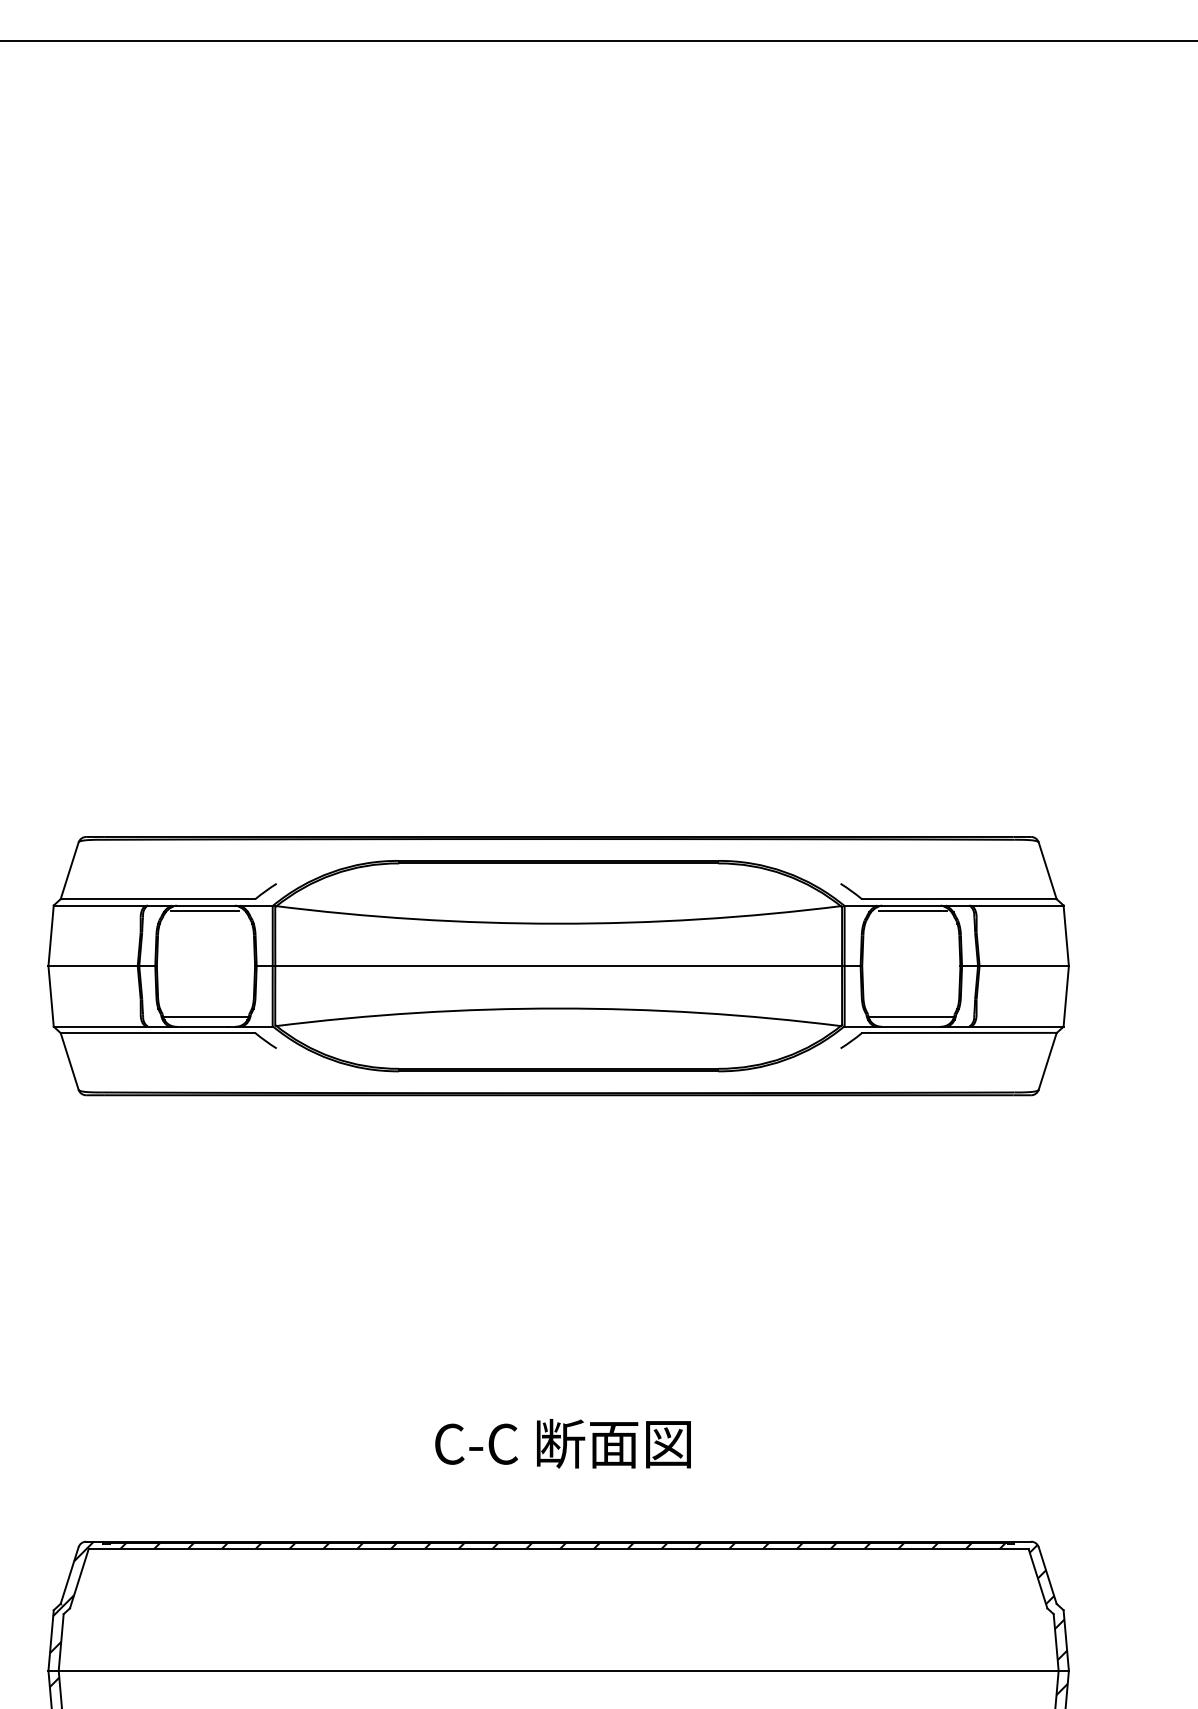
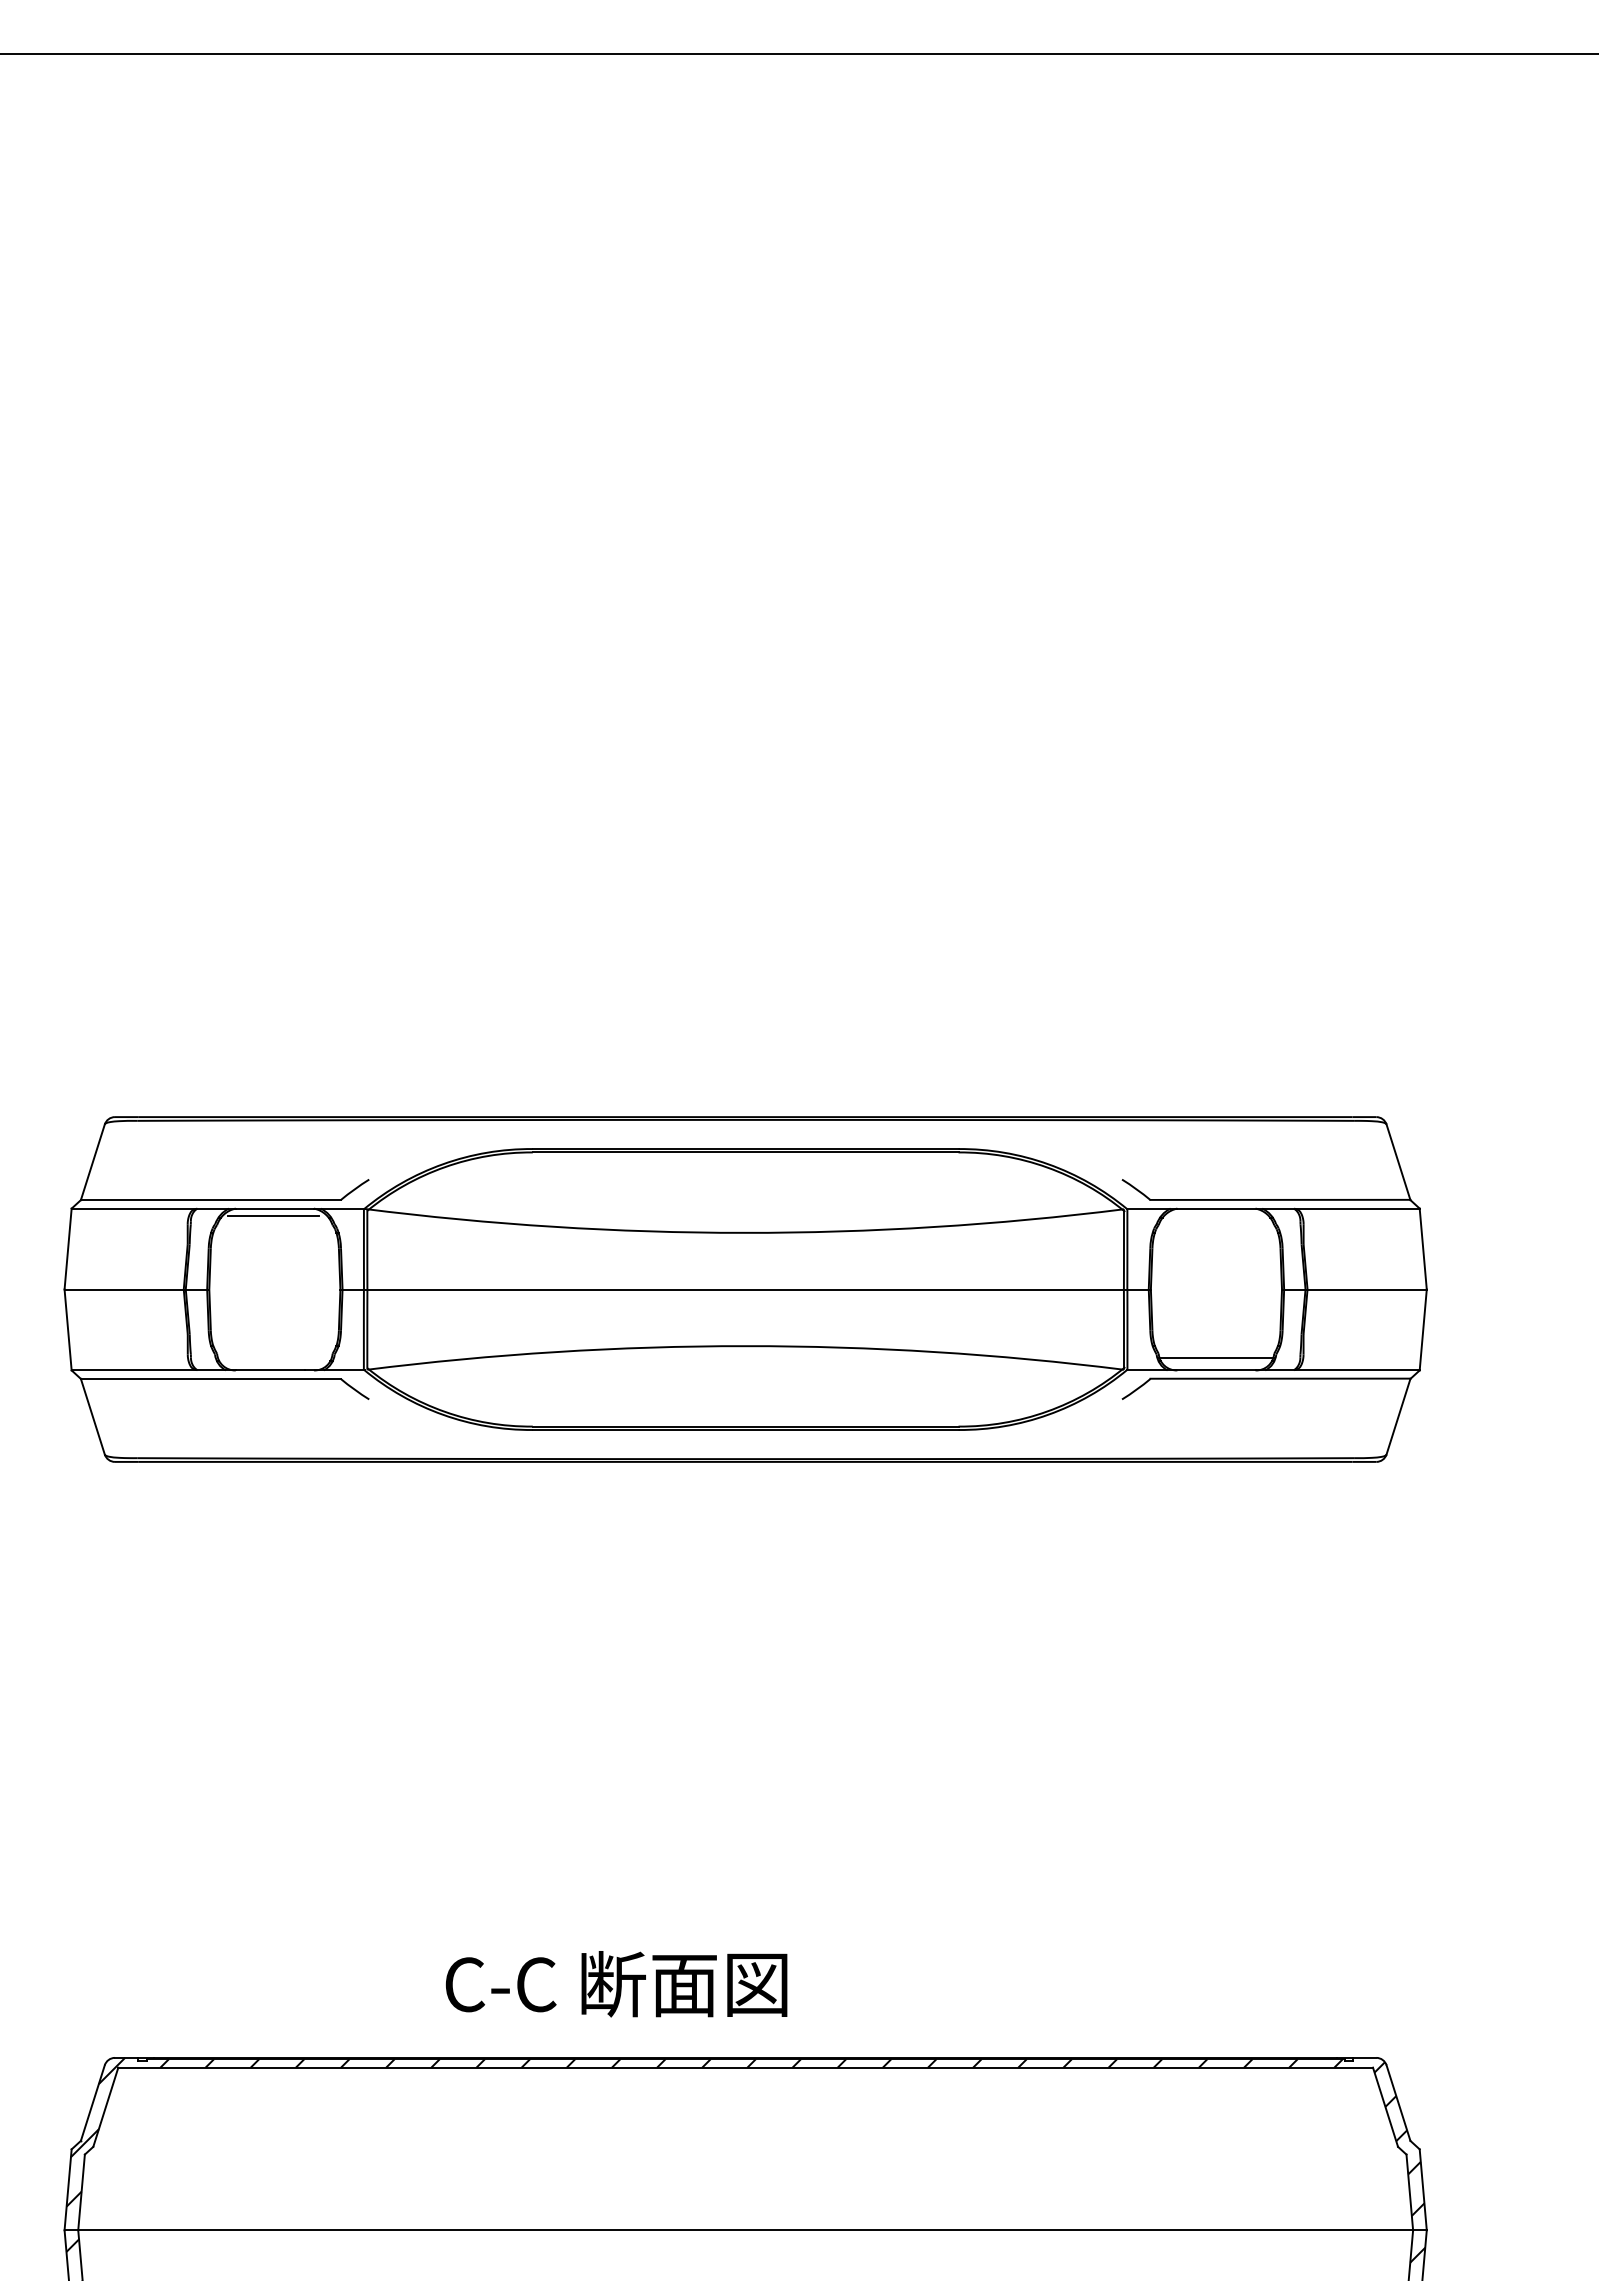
line: (912, 910) -> (1217, 1215), removed
line: (205, 1017) -> (274, 1357), removed
text: (563, 1444) -> (616, 1984), moved

